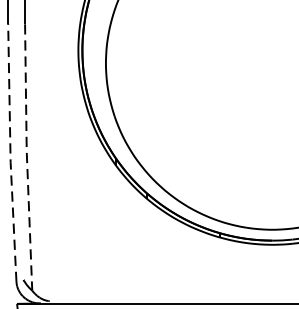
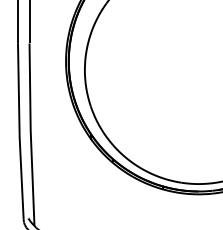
line: (10, 152) -> (19, 131), dashed -> solid
line: (26, 157) -> (30, 134), dashed -> solid

